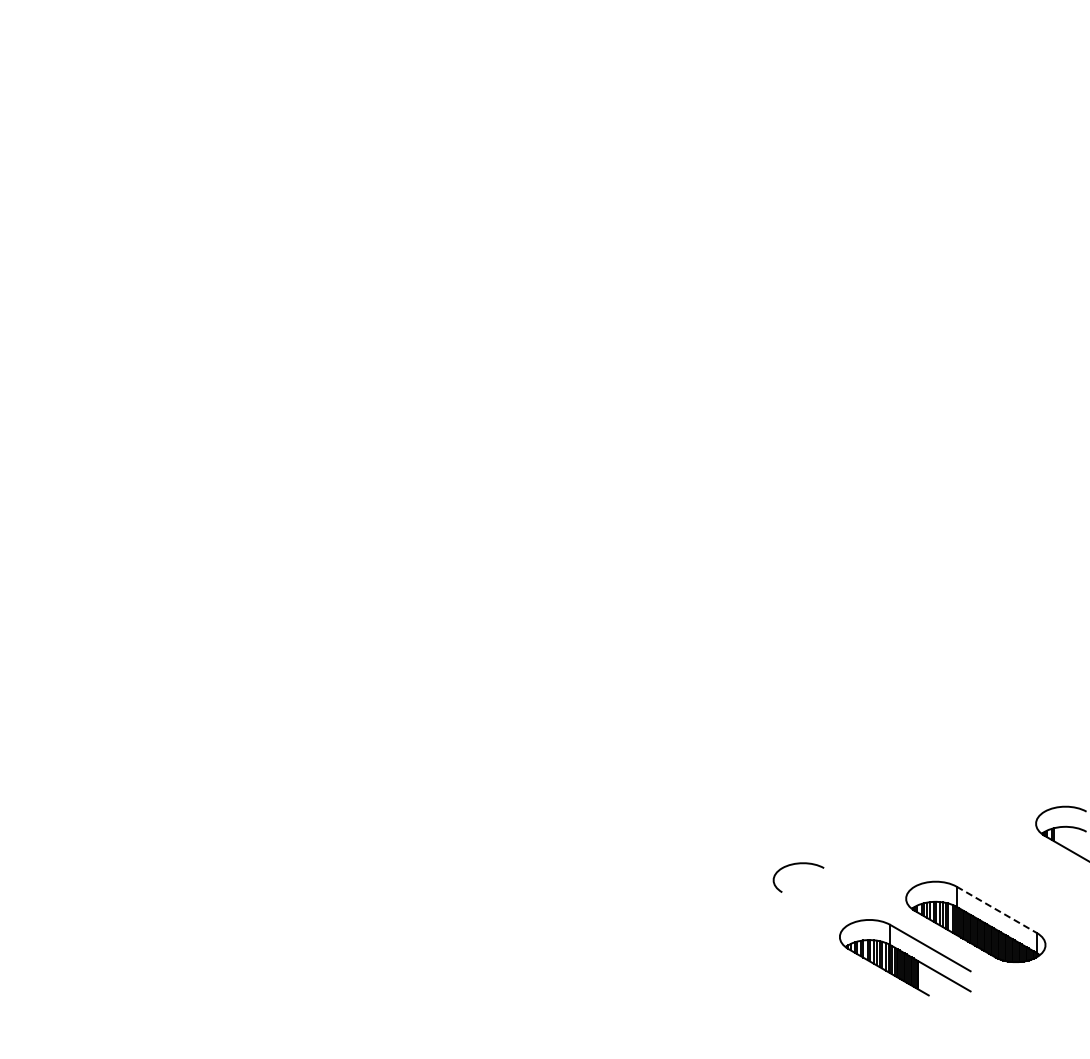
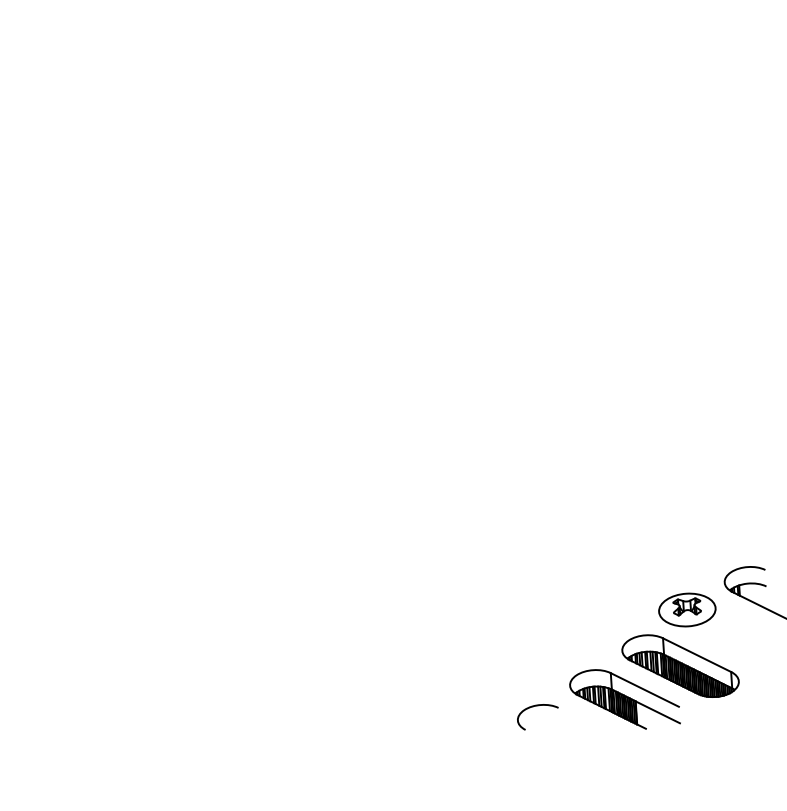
part: (988, 854) -> (687, 610), added
curve: (798, 864) -> (537, 706), moved
line: (997, 910) -> (697, 655), dashed -> solid

